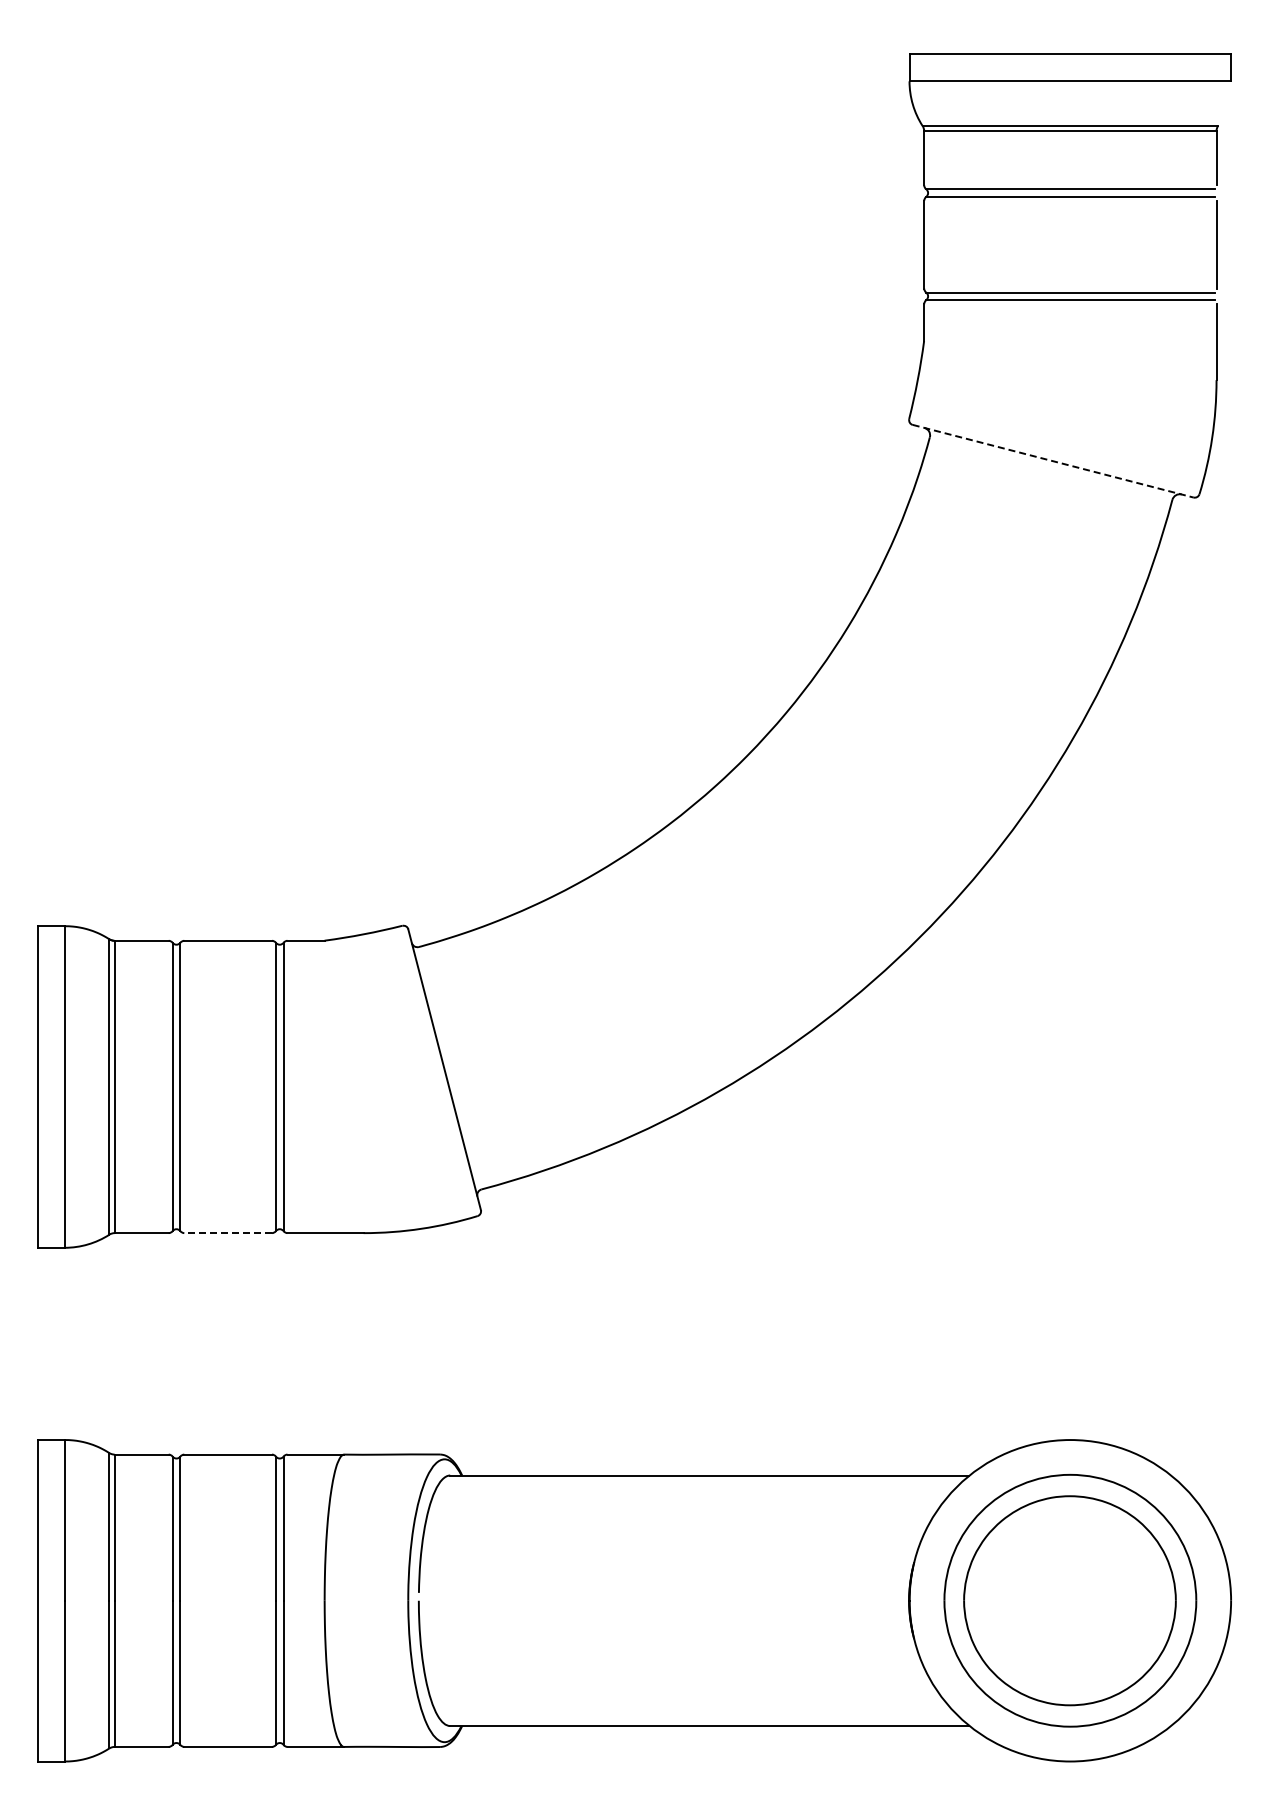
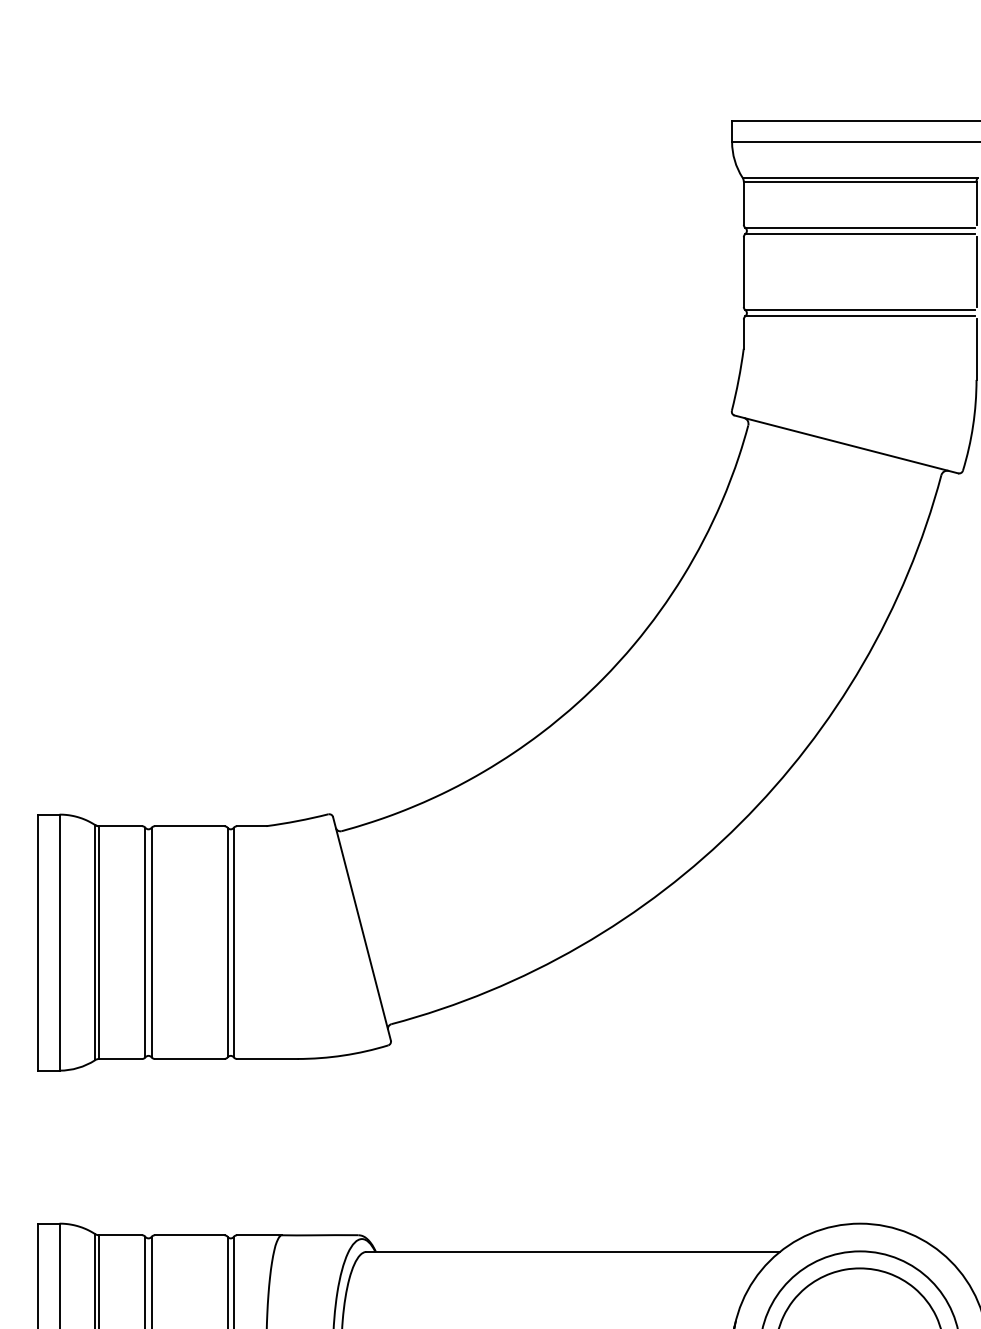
line: (1053, 461) -> (846, 444), dashed -> solid
line: (228, 1233) -> (189, 1059), dashed -> solid

